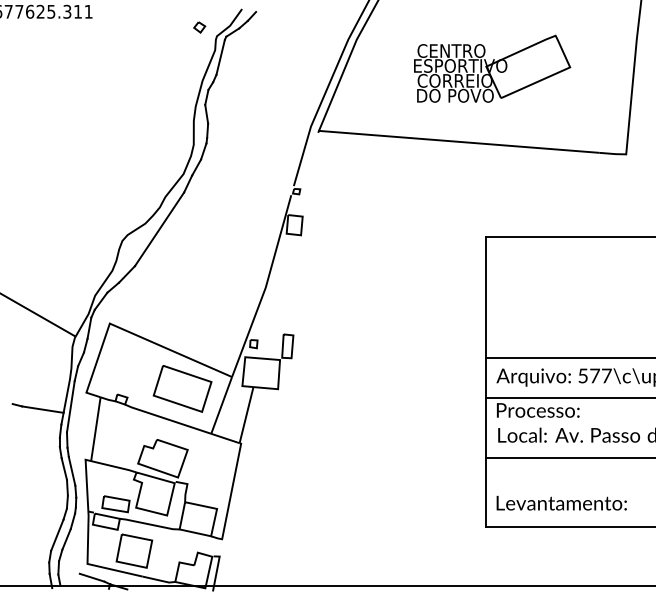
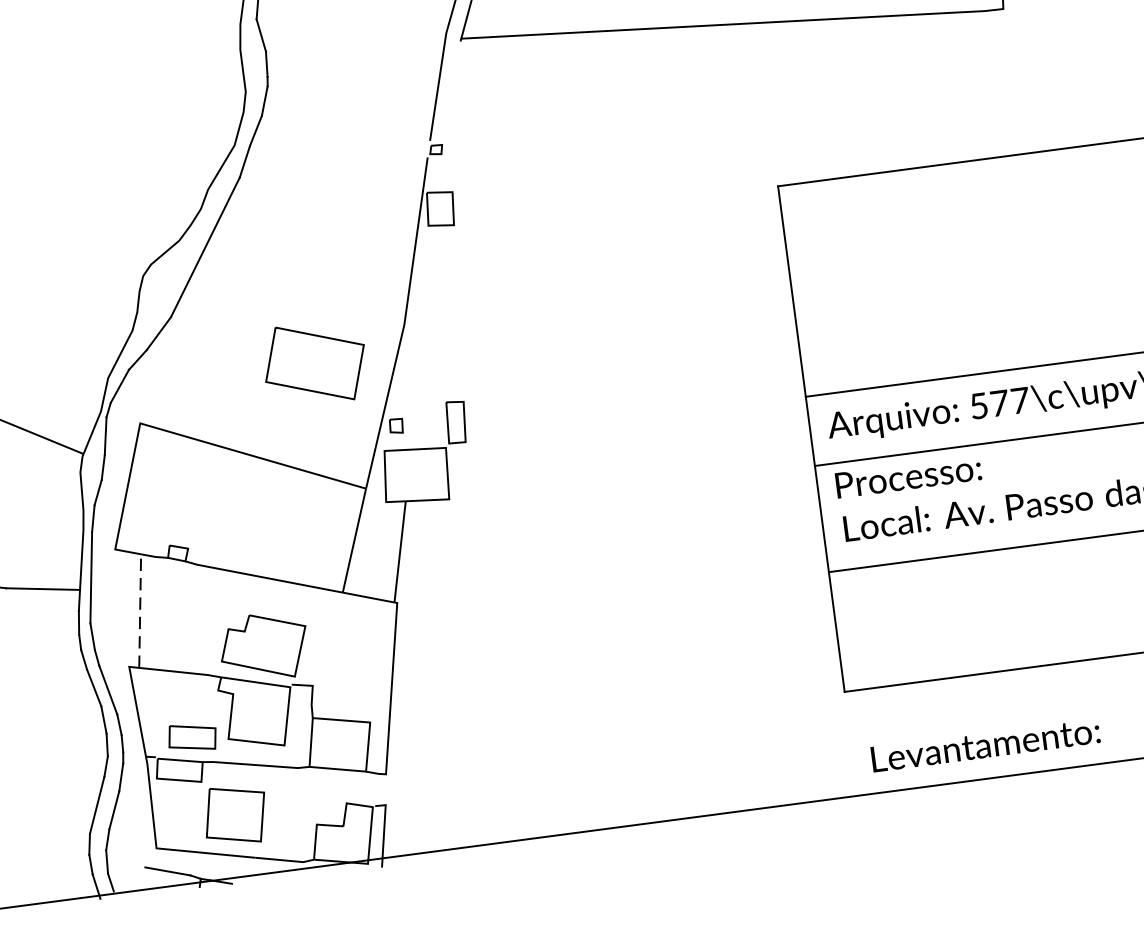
part: (182, 388) -> (314, 362), moved
line: (95, 428) -> (139, 609), solid -> dashed
text: (561, 502) -> (985, 743), moved

